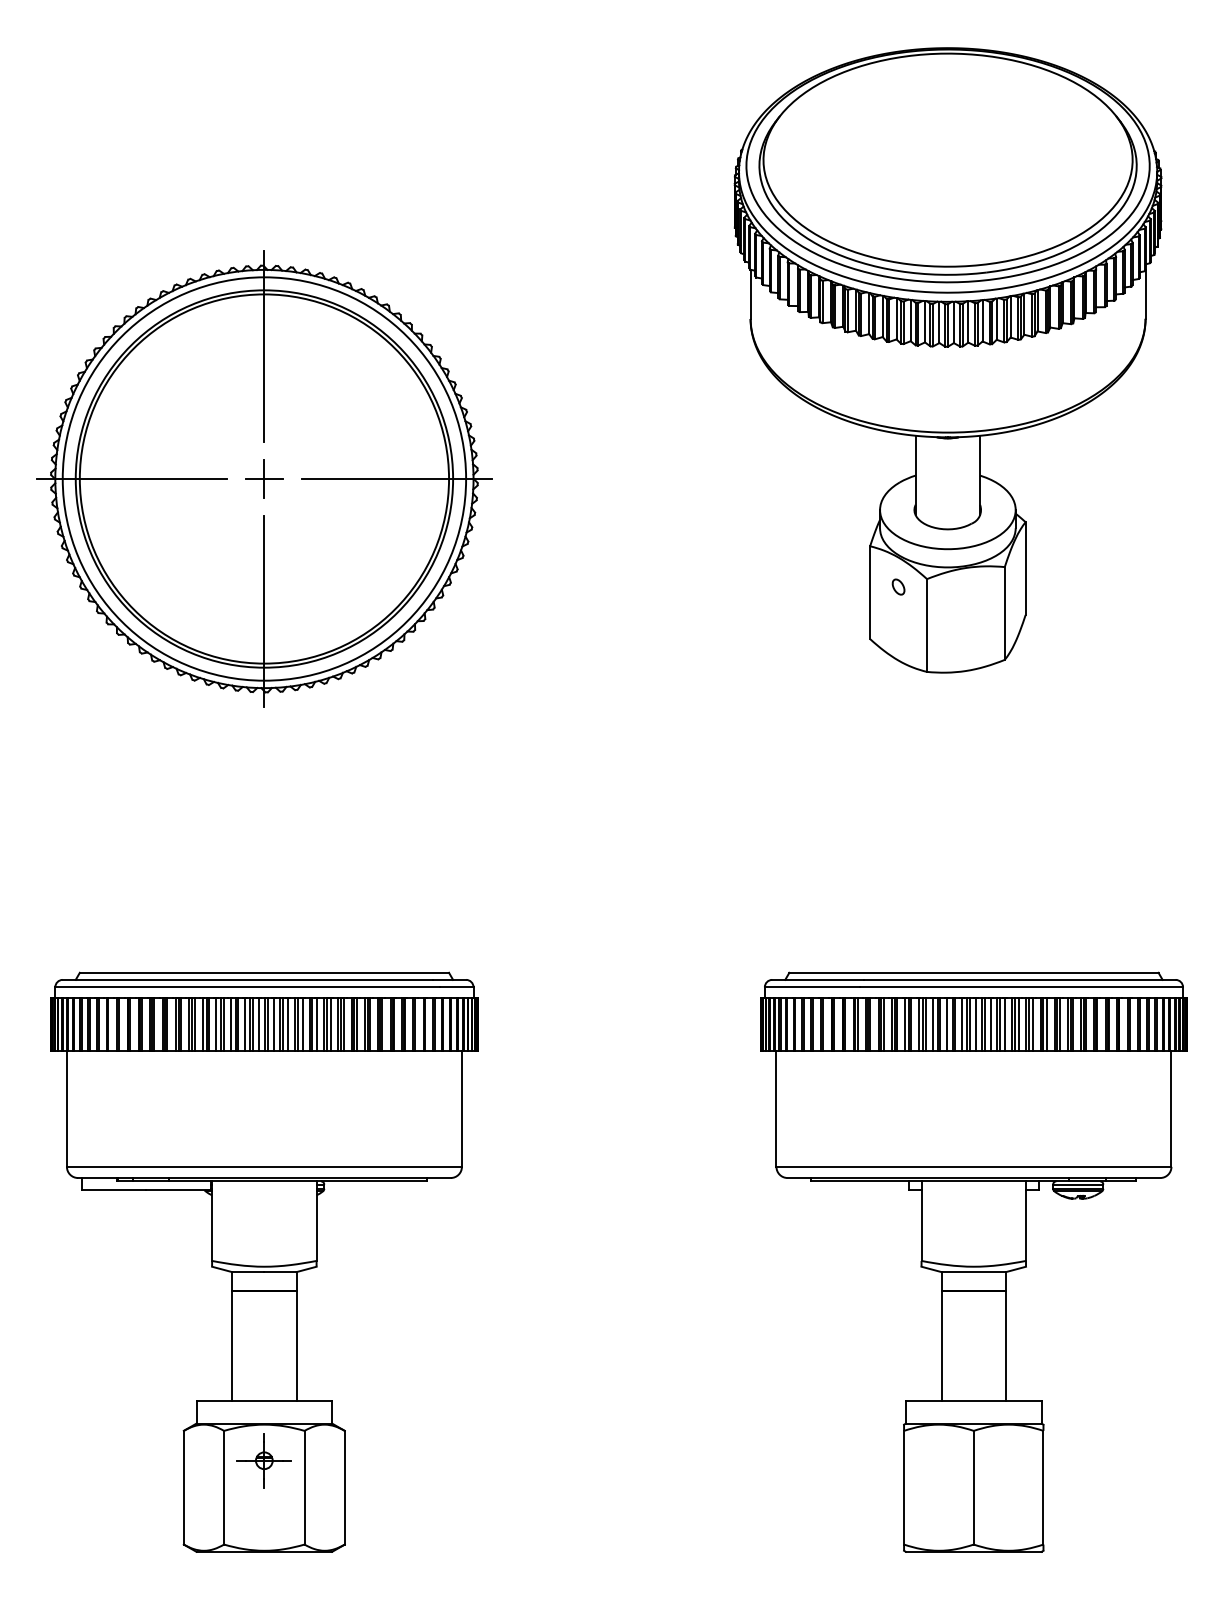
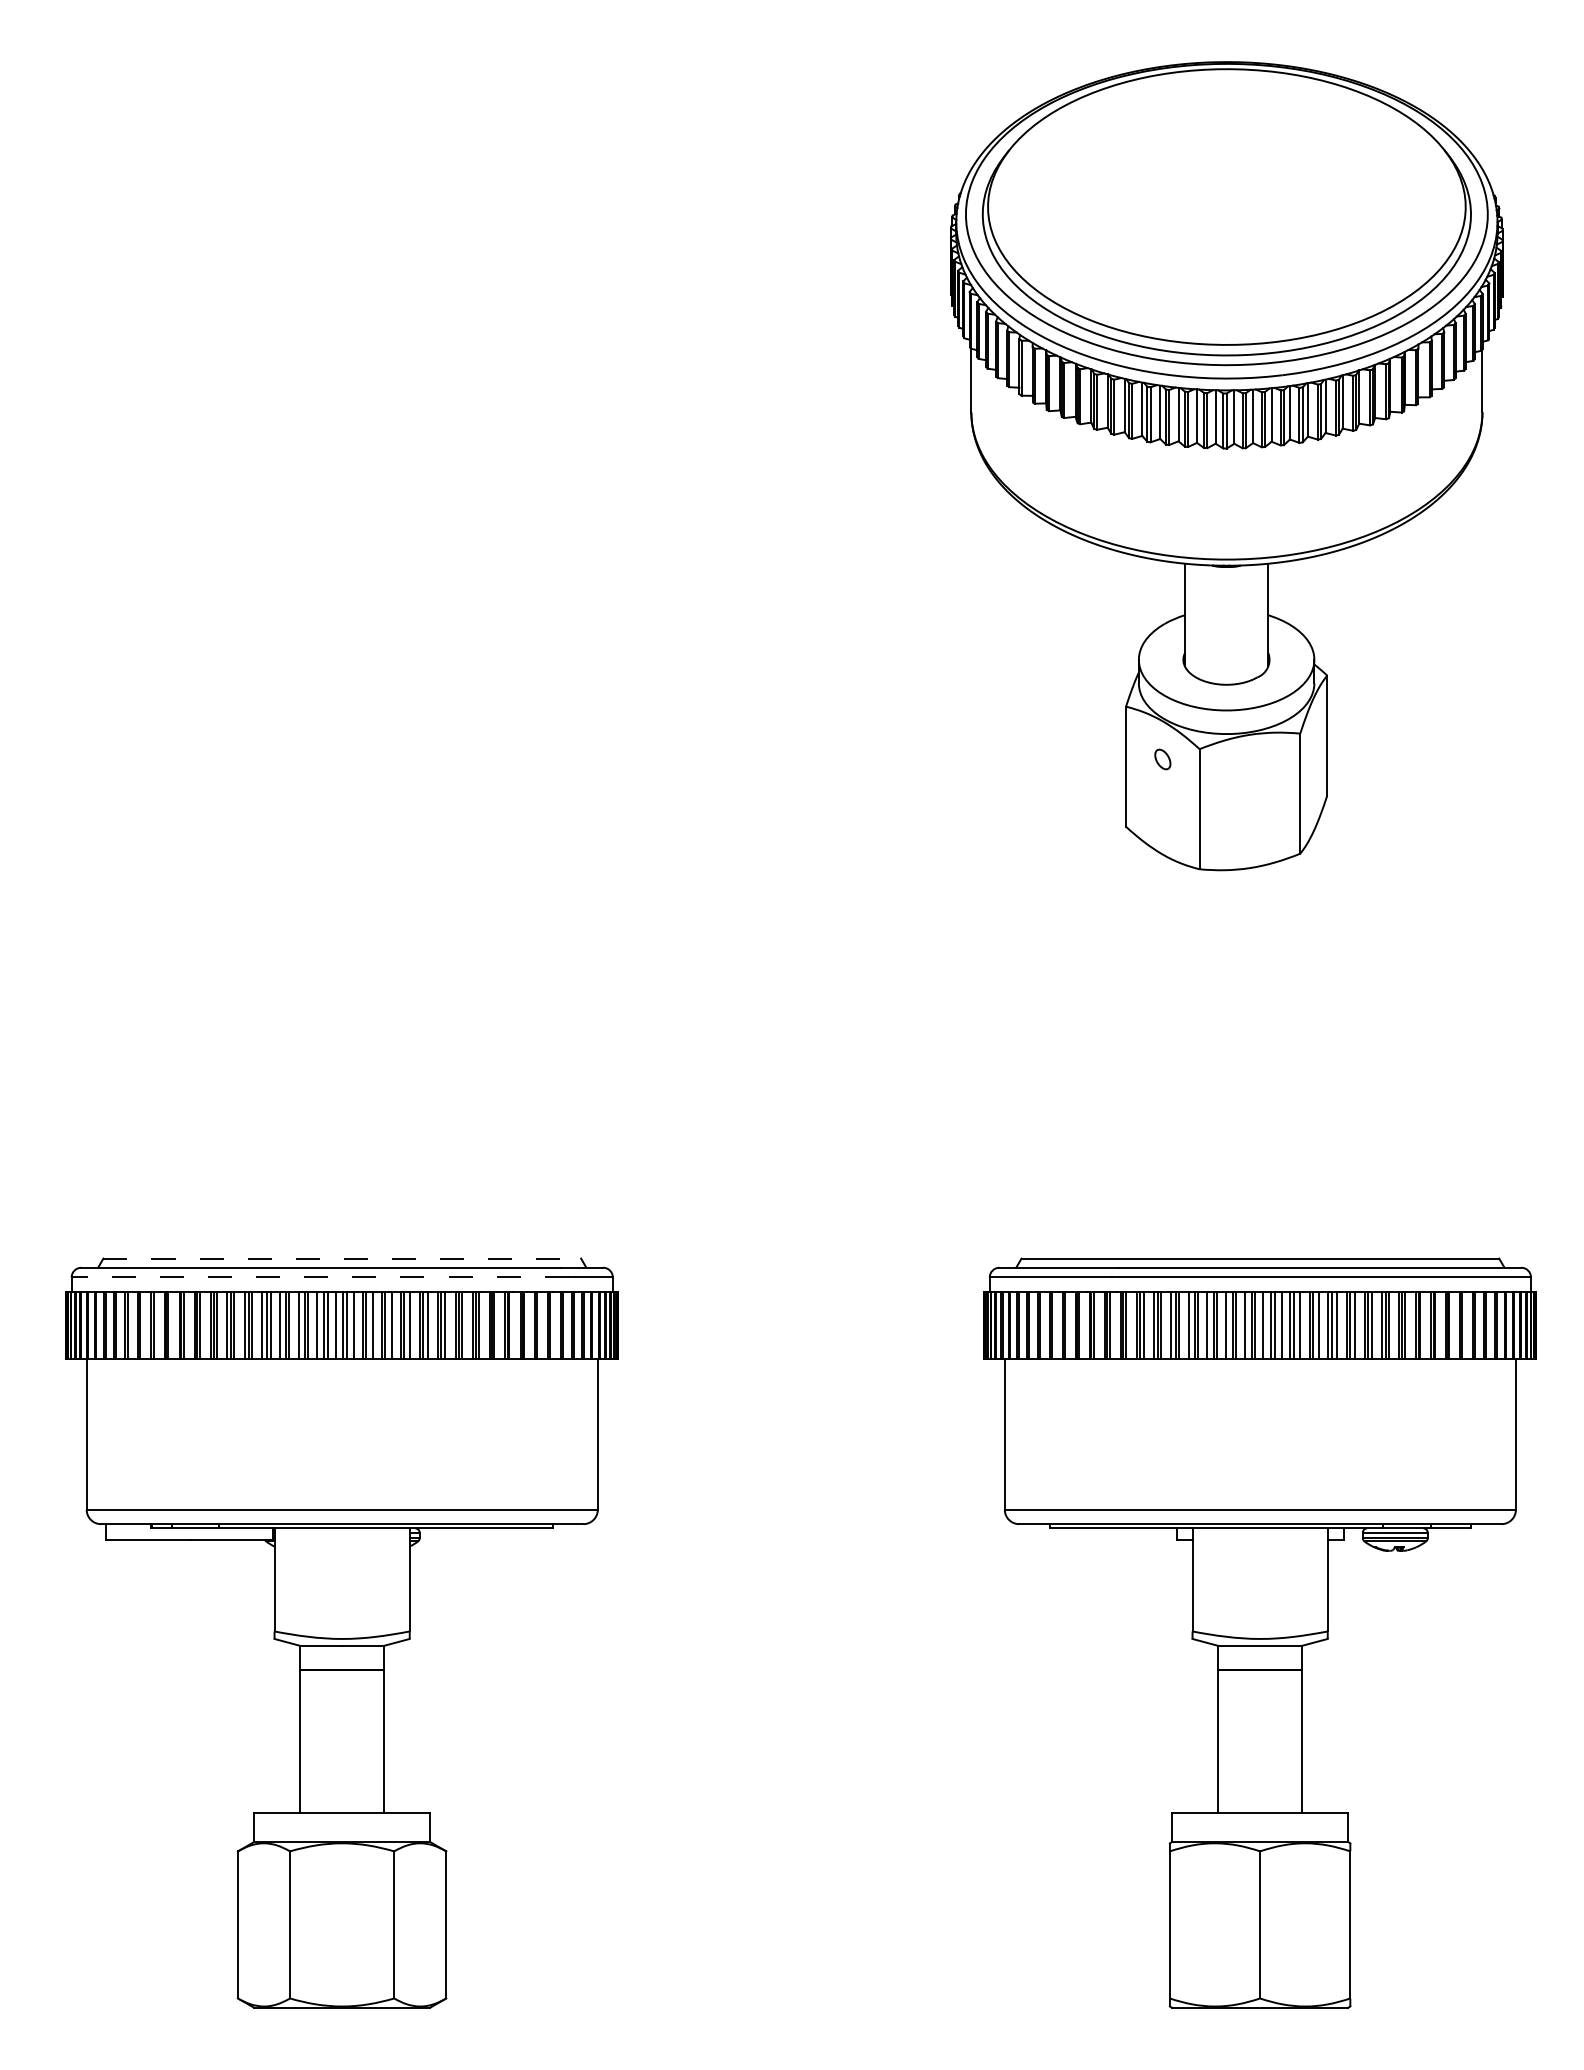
part: (264, 478) -> (342, 619), removed
line: (264, 972) -> (342, 1258), solid -> dashed
line: (247, 987) -> (320, 1277), solid -> dashed
part: (263, 1460) -> (341, 1889), removed

